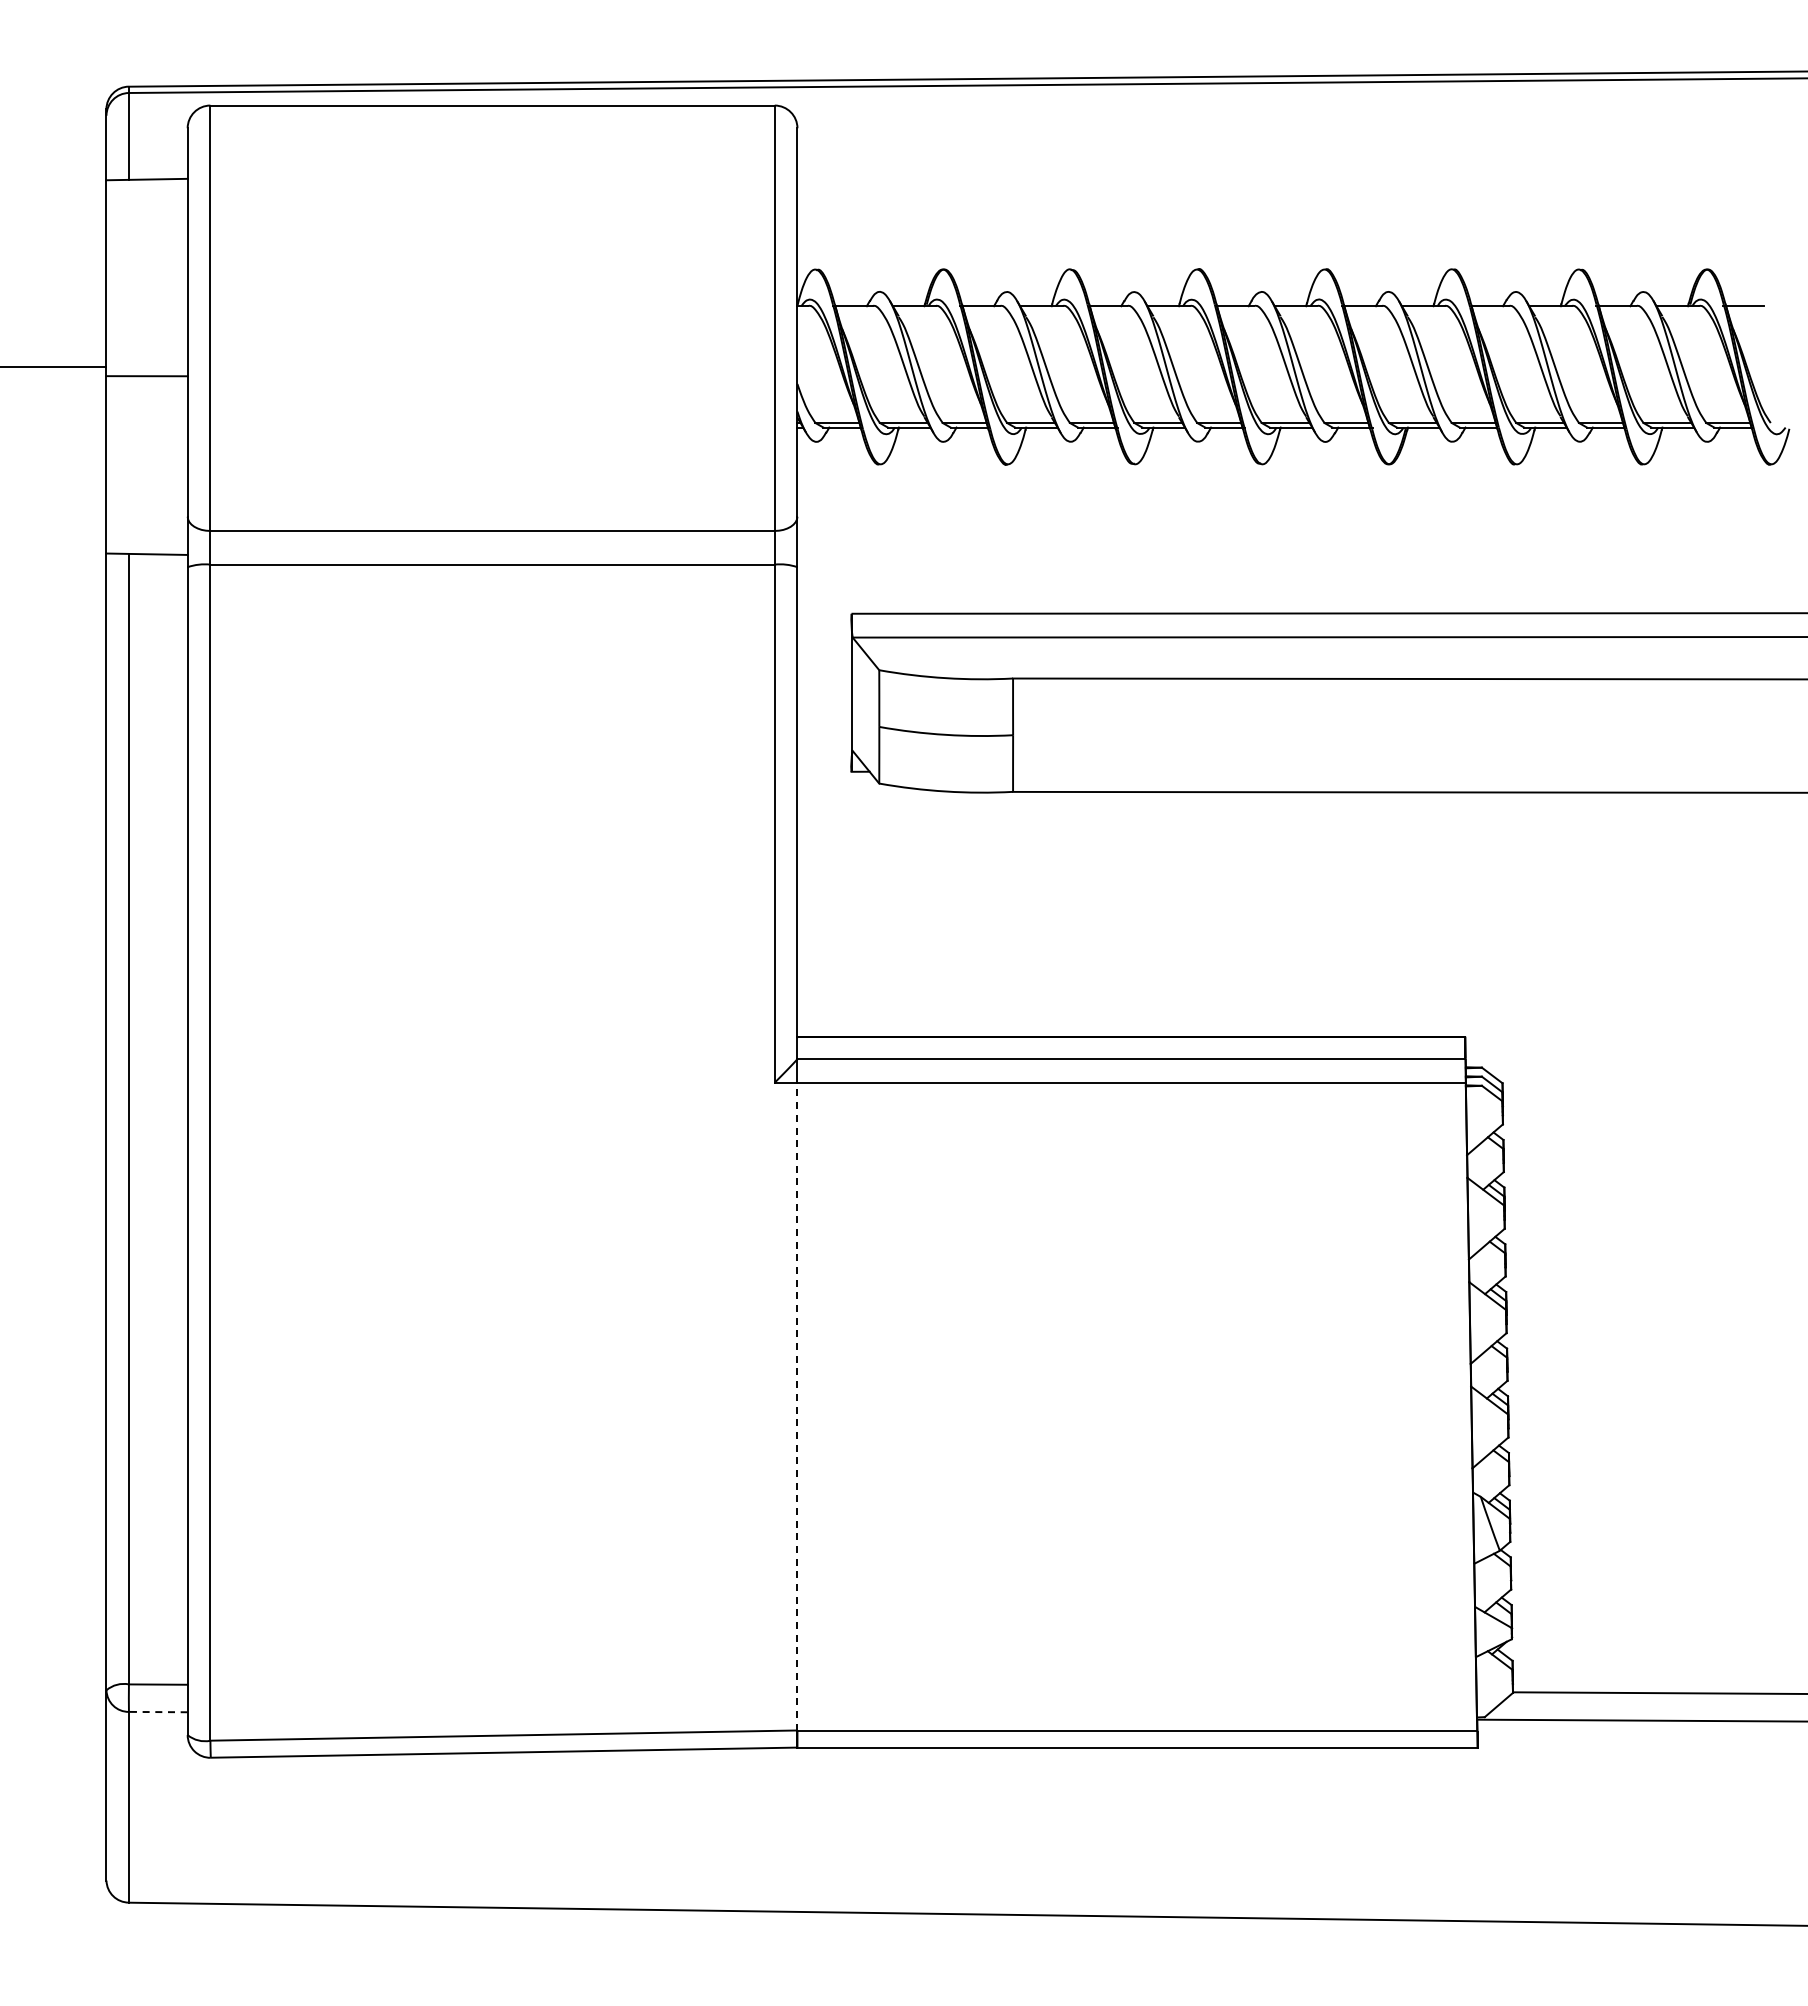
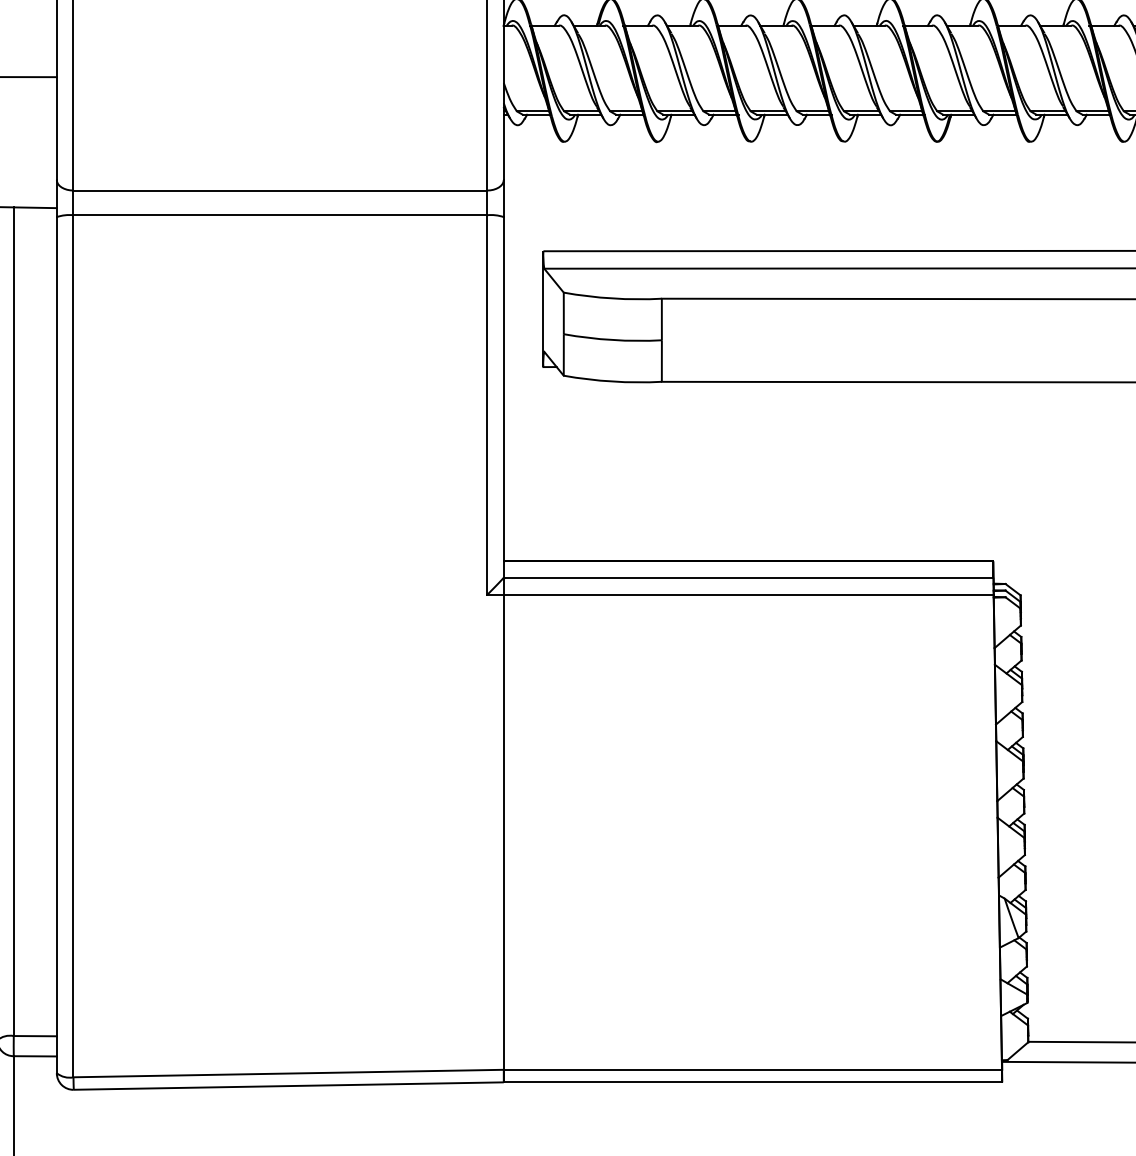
line: (797, 1406) -> (503, 832), dashed -> solid
line: (157, 1712) -> (34, 1056), dashed -> solid

